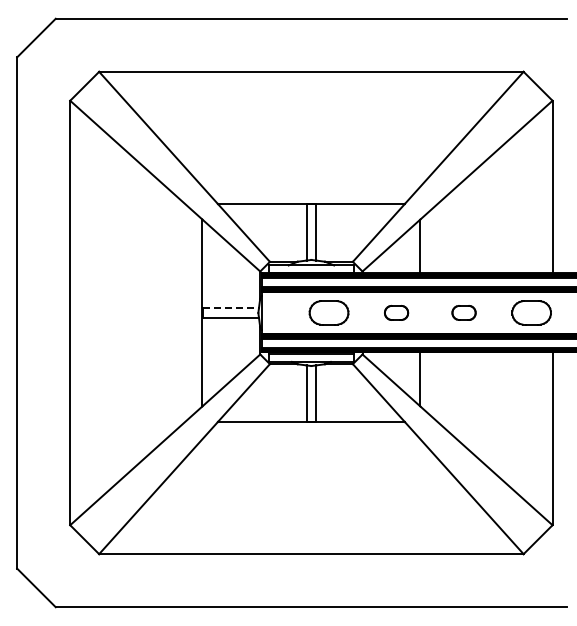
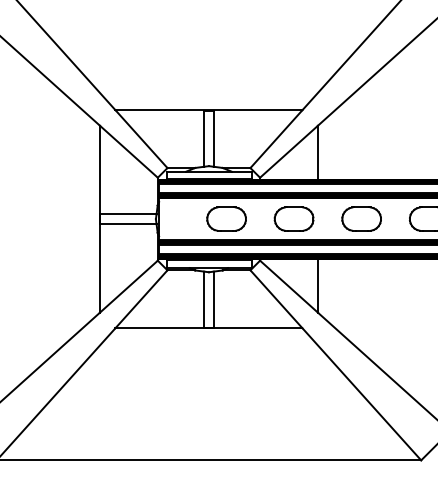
line: (231, 308) -> (129, 214), dashed -> solid
part: (396, 312) -> (294, 218), size x1.67
part: (463, 312) -> (361, 218), size x1.67

